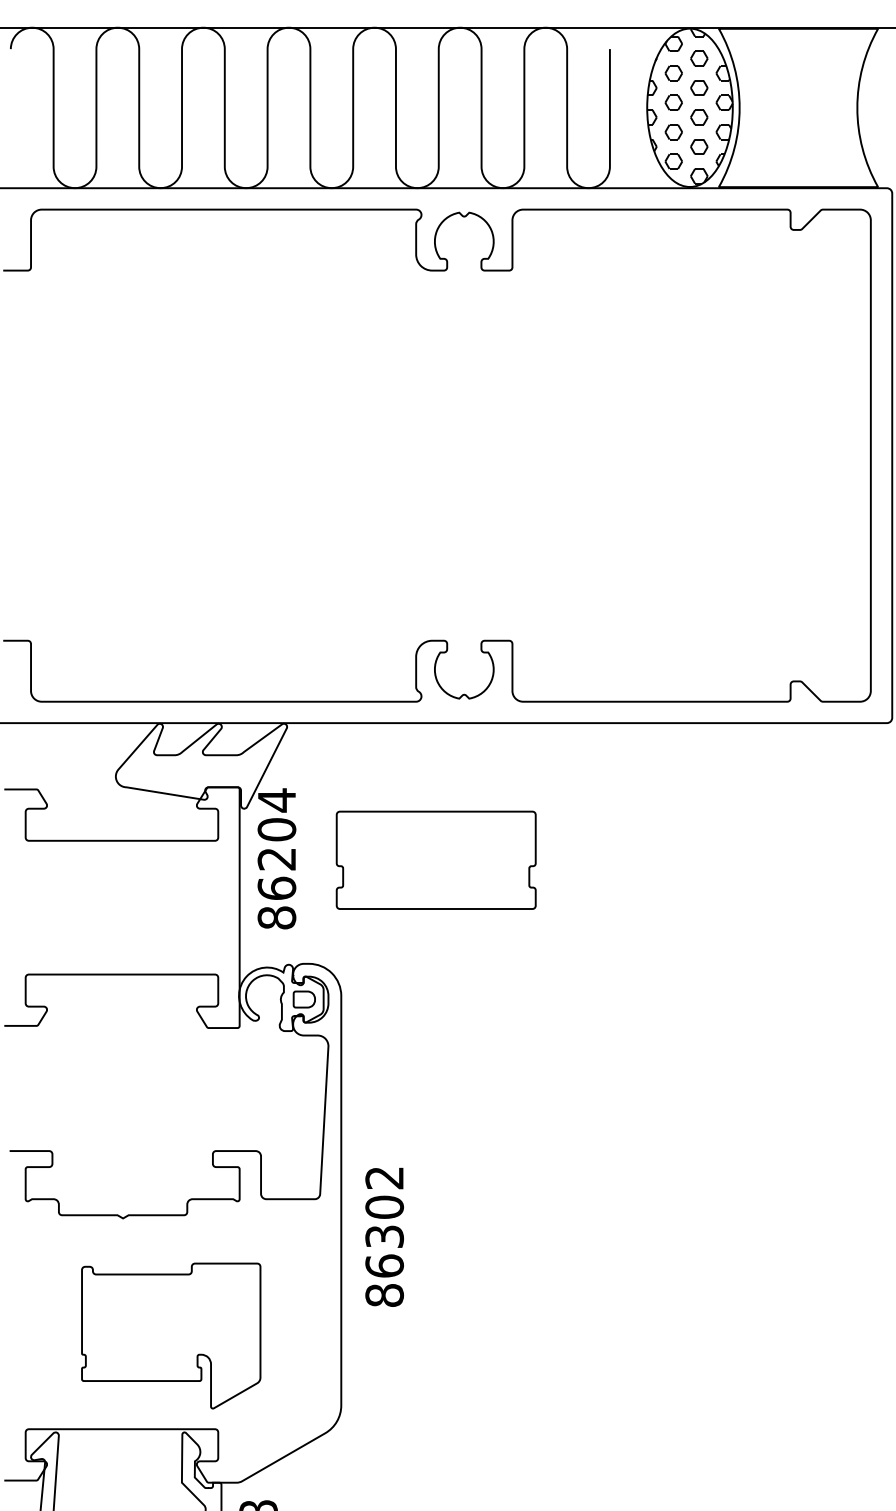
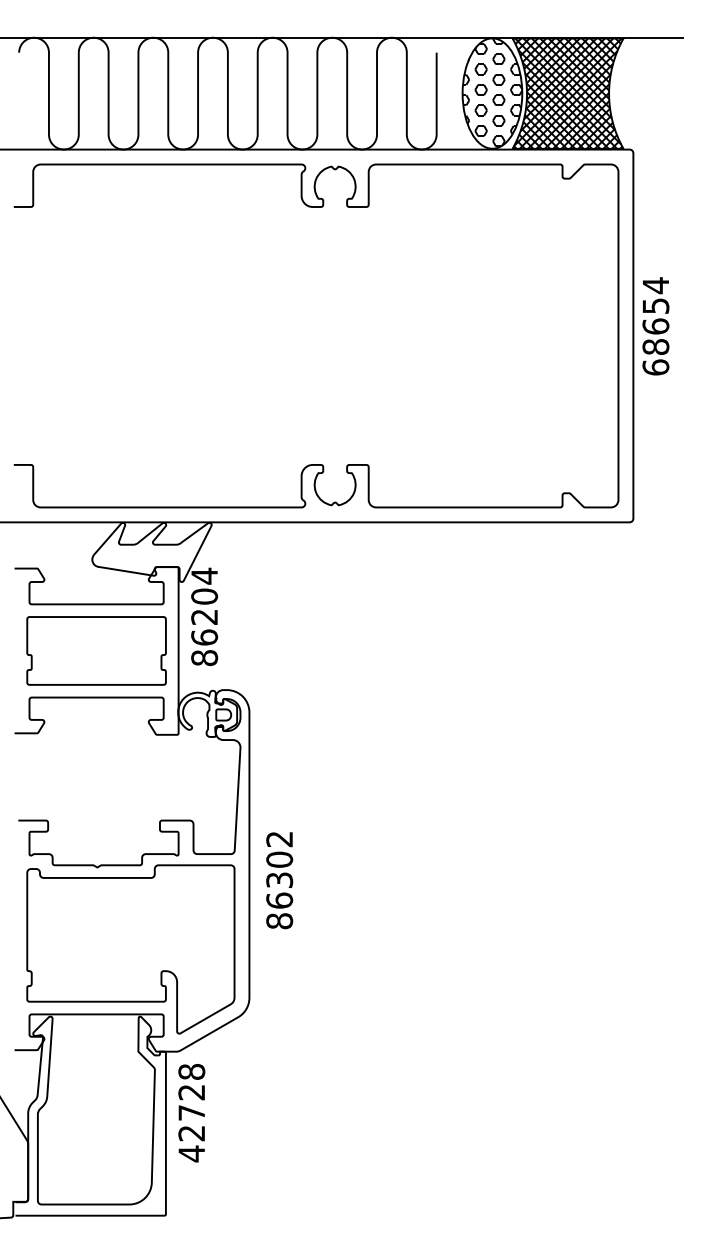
hatch: (797, 107) -> (567, 93), added
part: (436, 859) -> (96, 650), moved
part: (170, 1336) -> (130, 949), size x1.67

